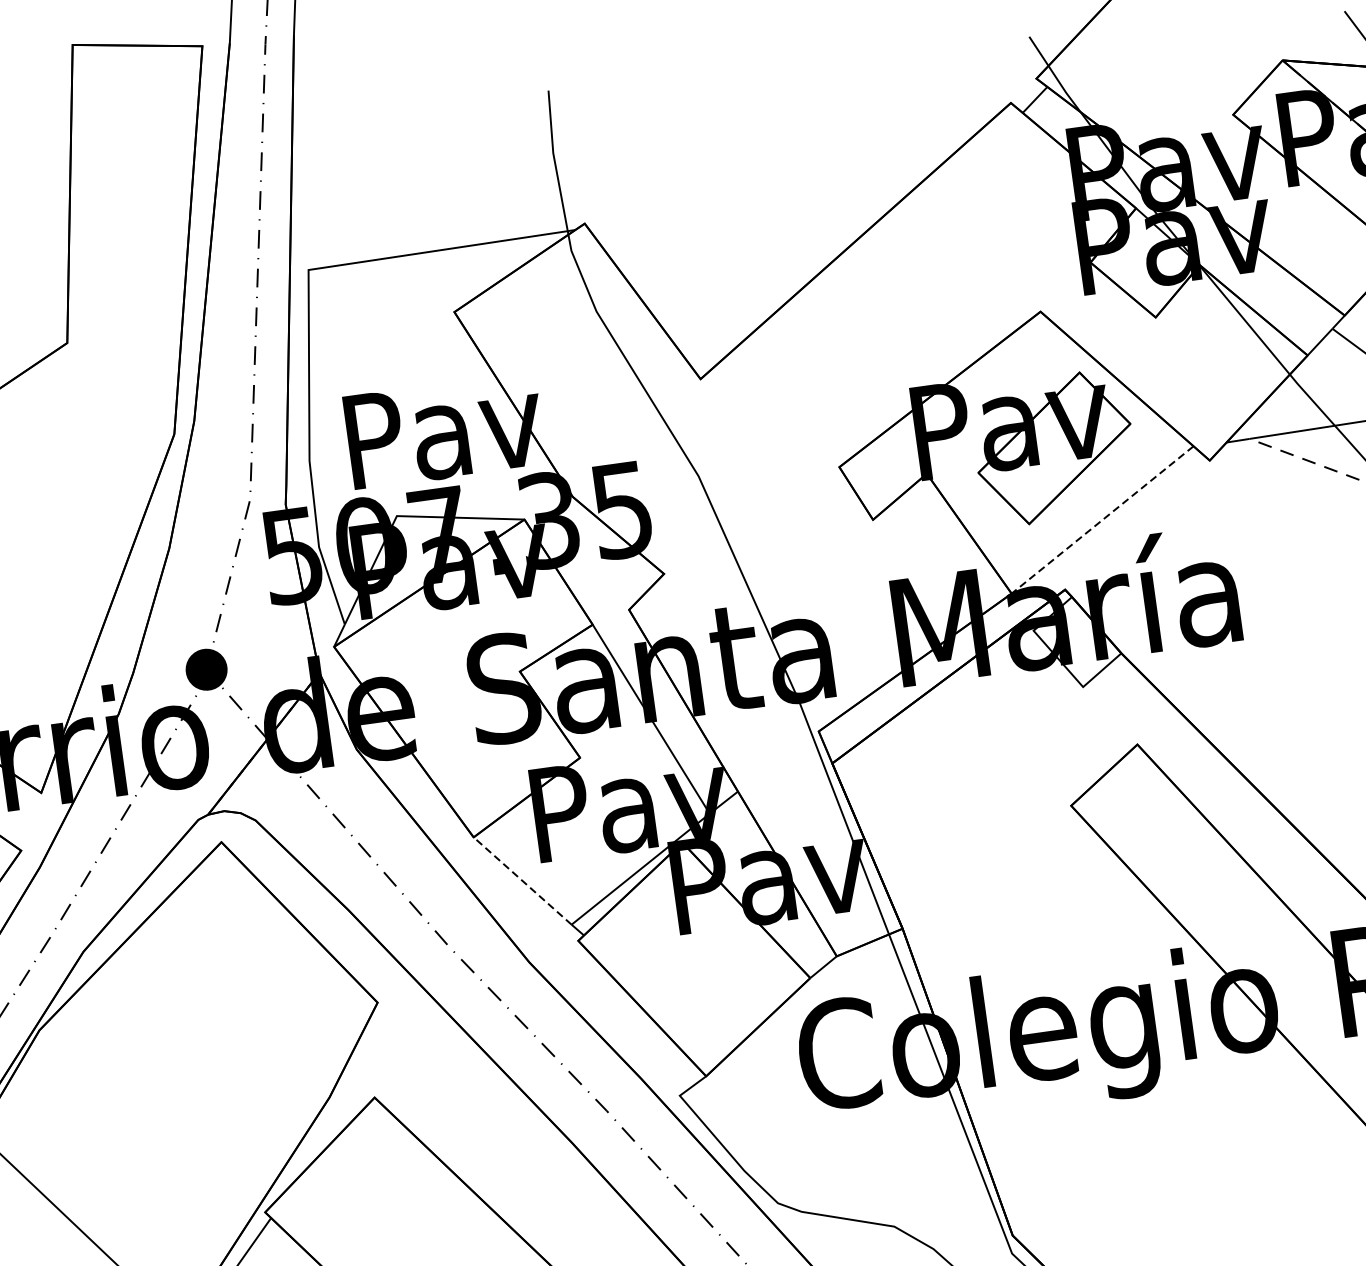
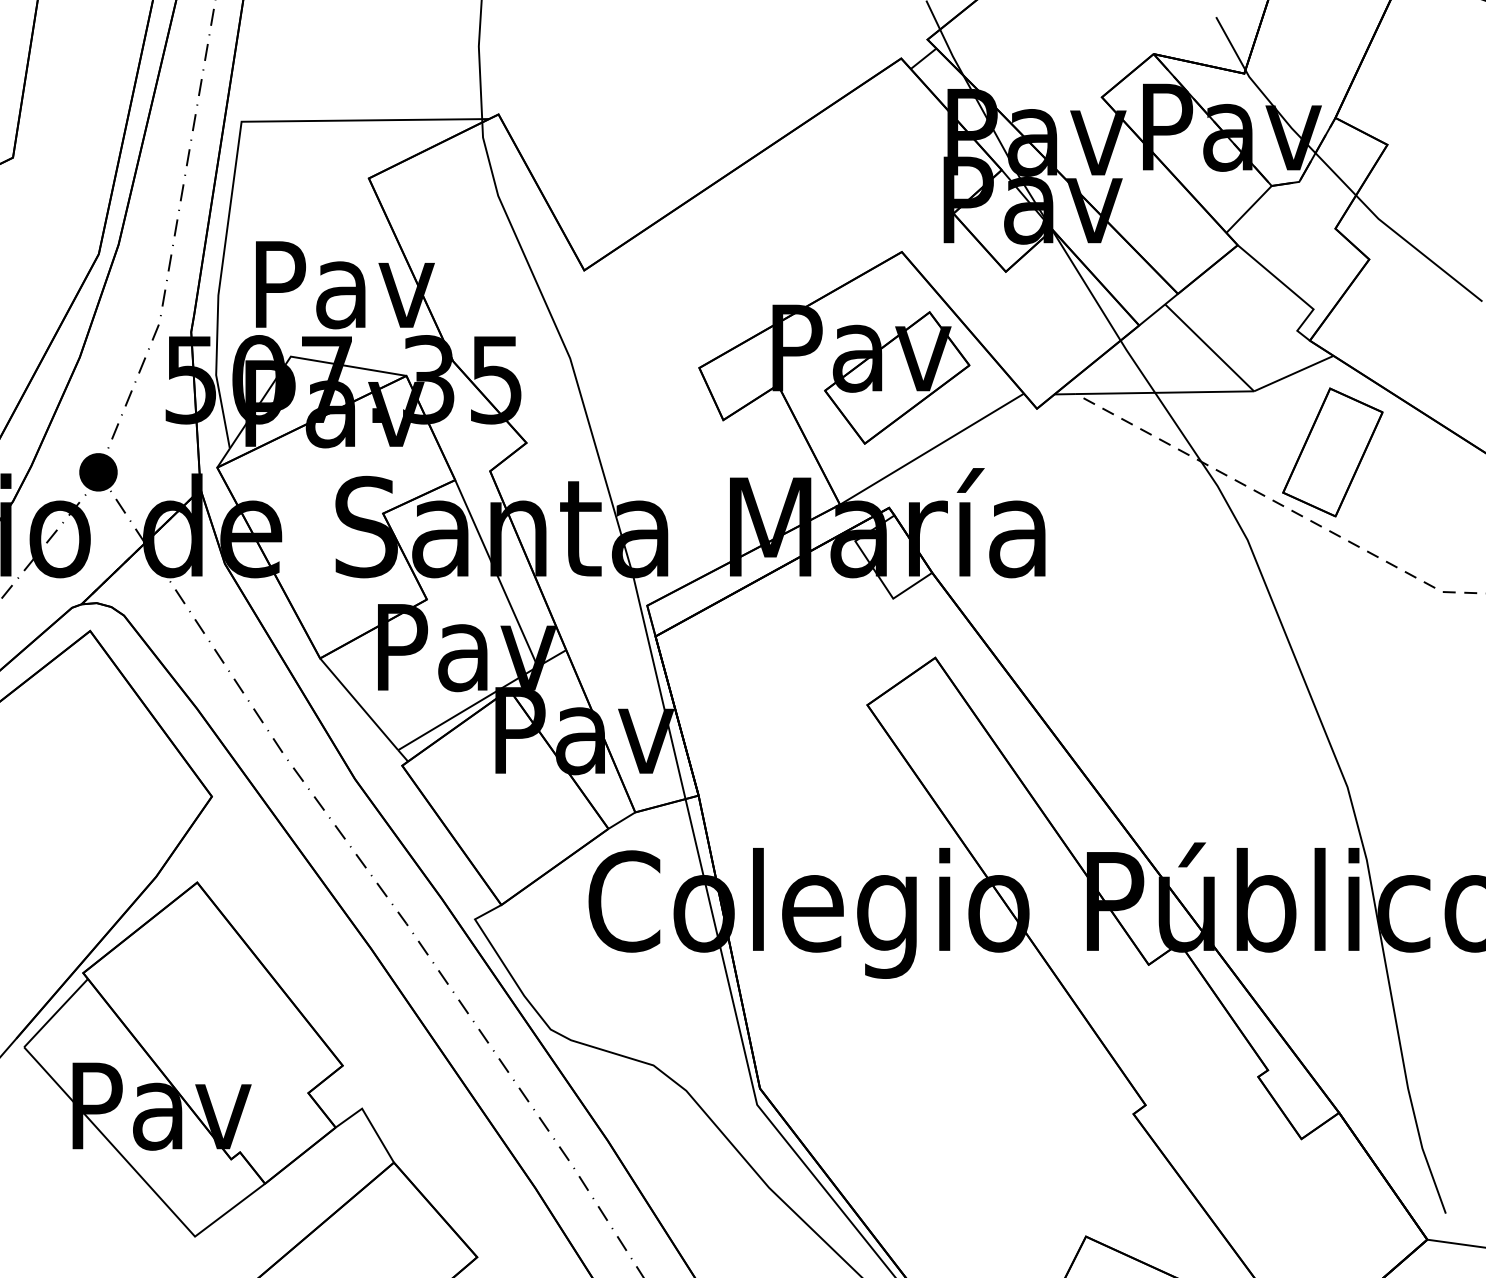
line: (1102, 520) -> (931, 449), dashed -> solid
line: (521, 880) -> (358, 703), dashed -> solid

